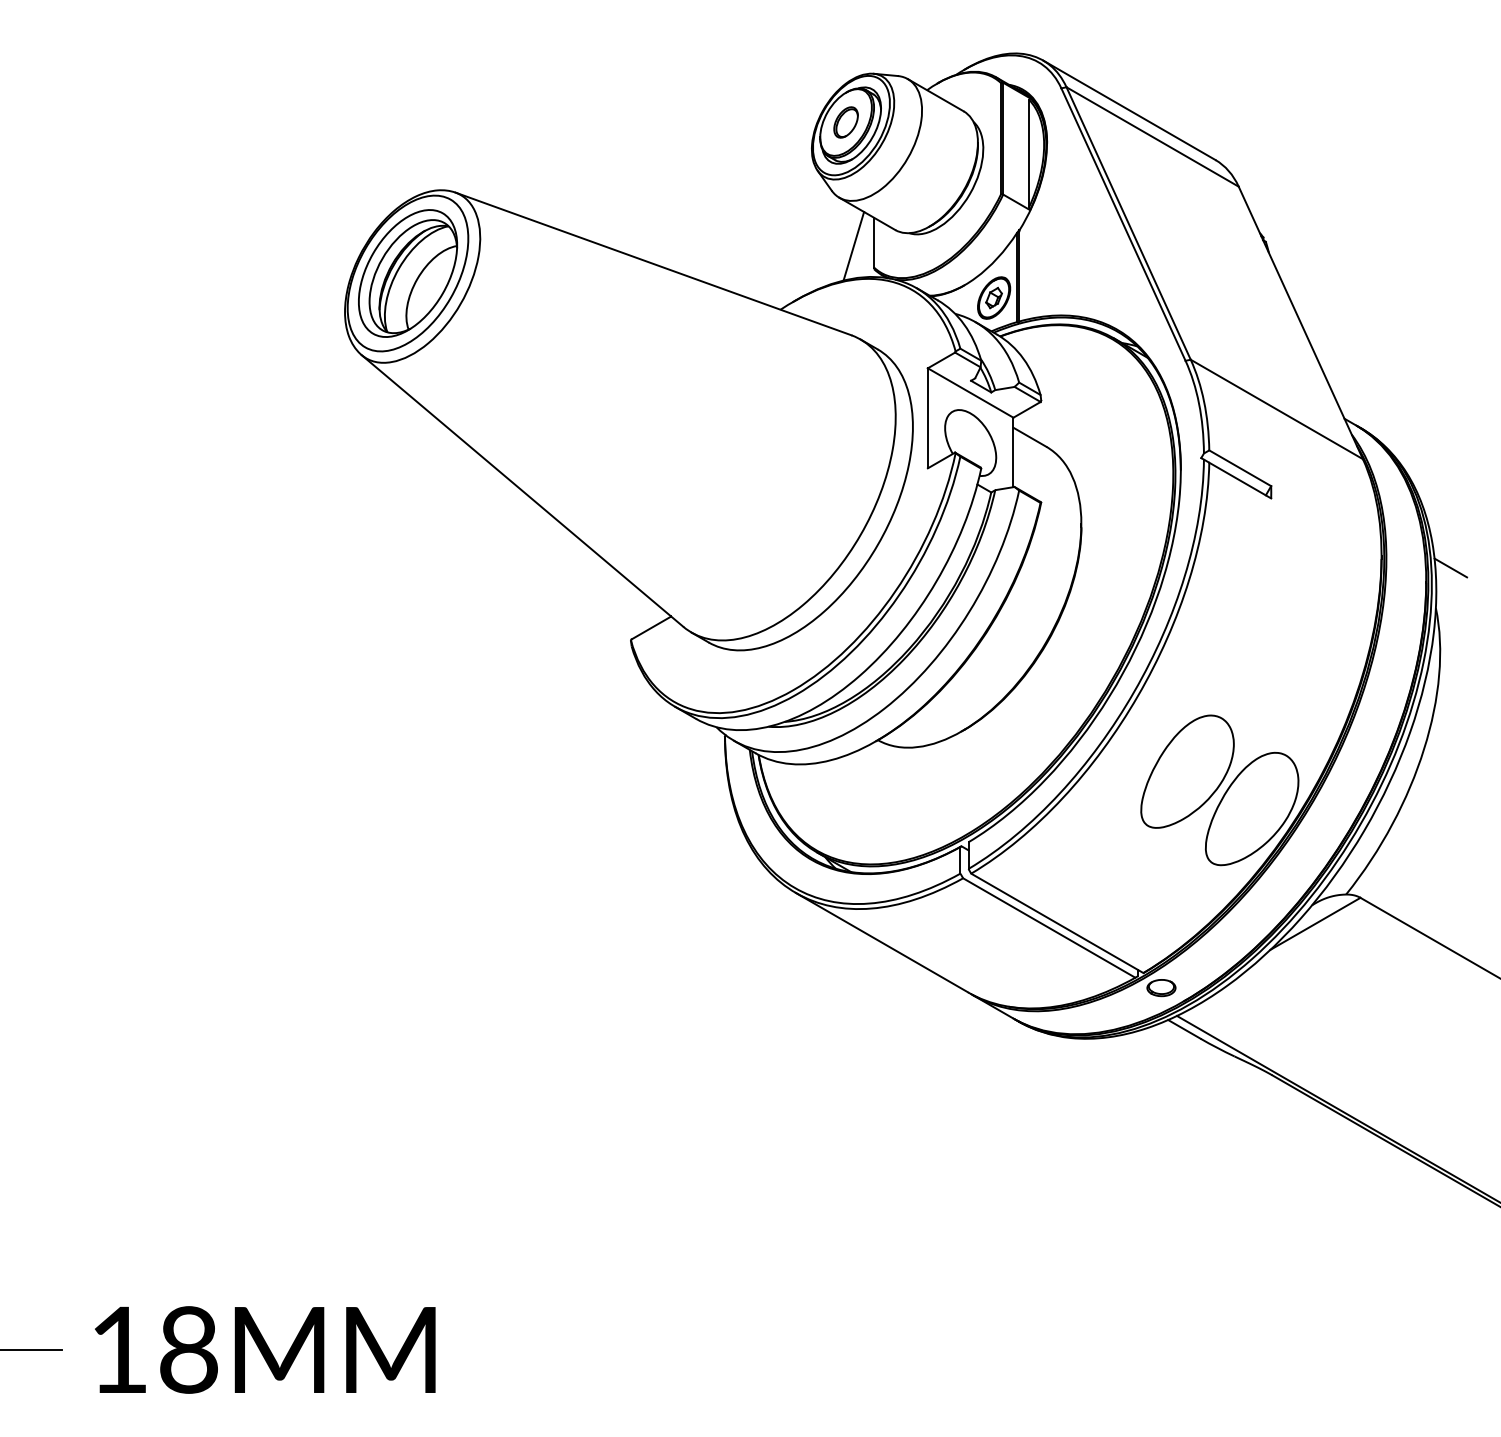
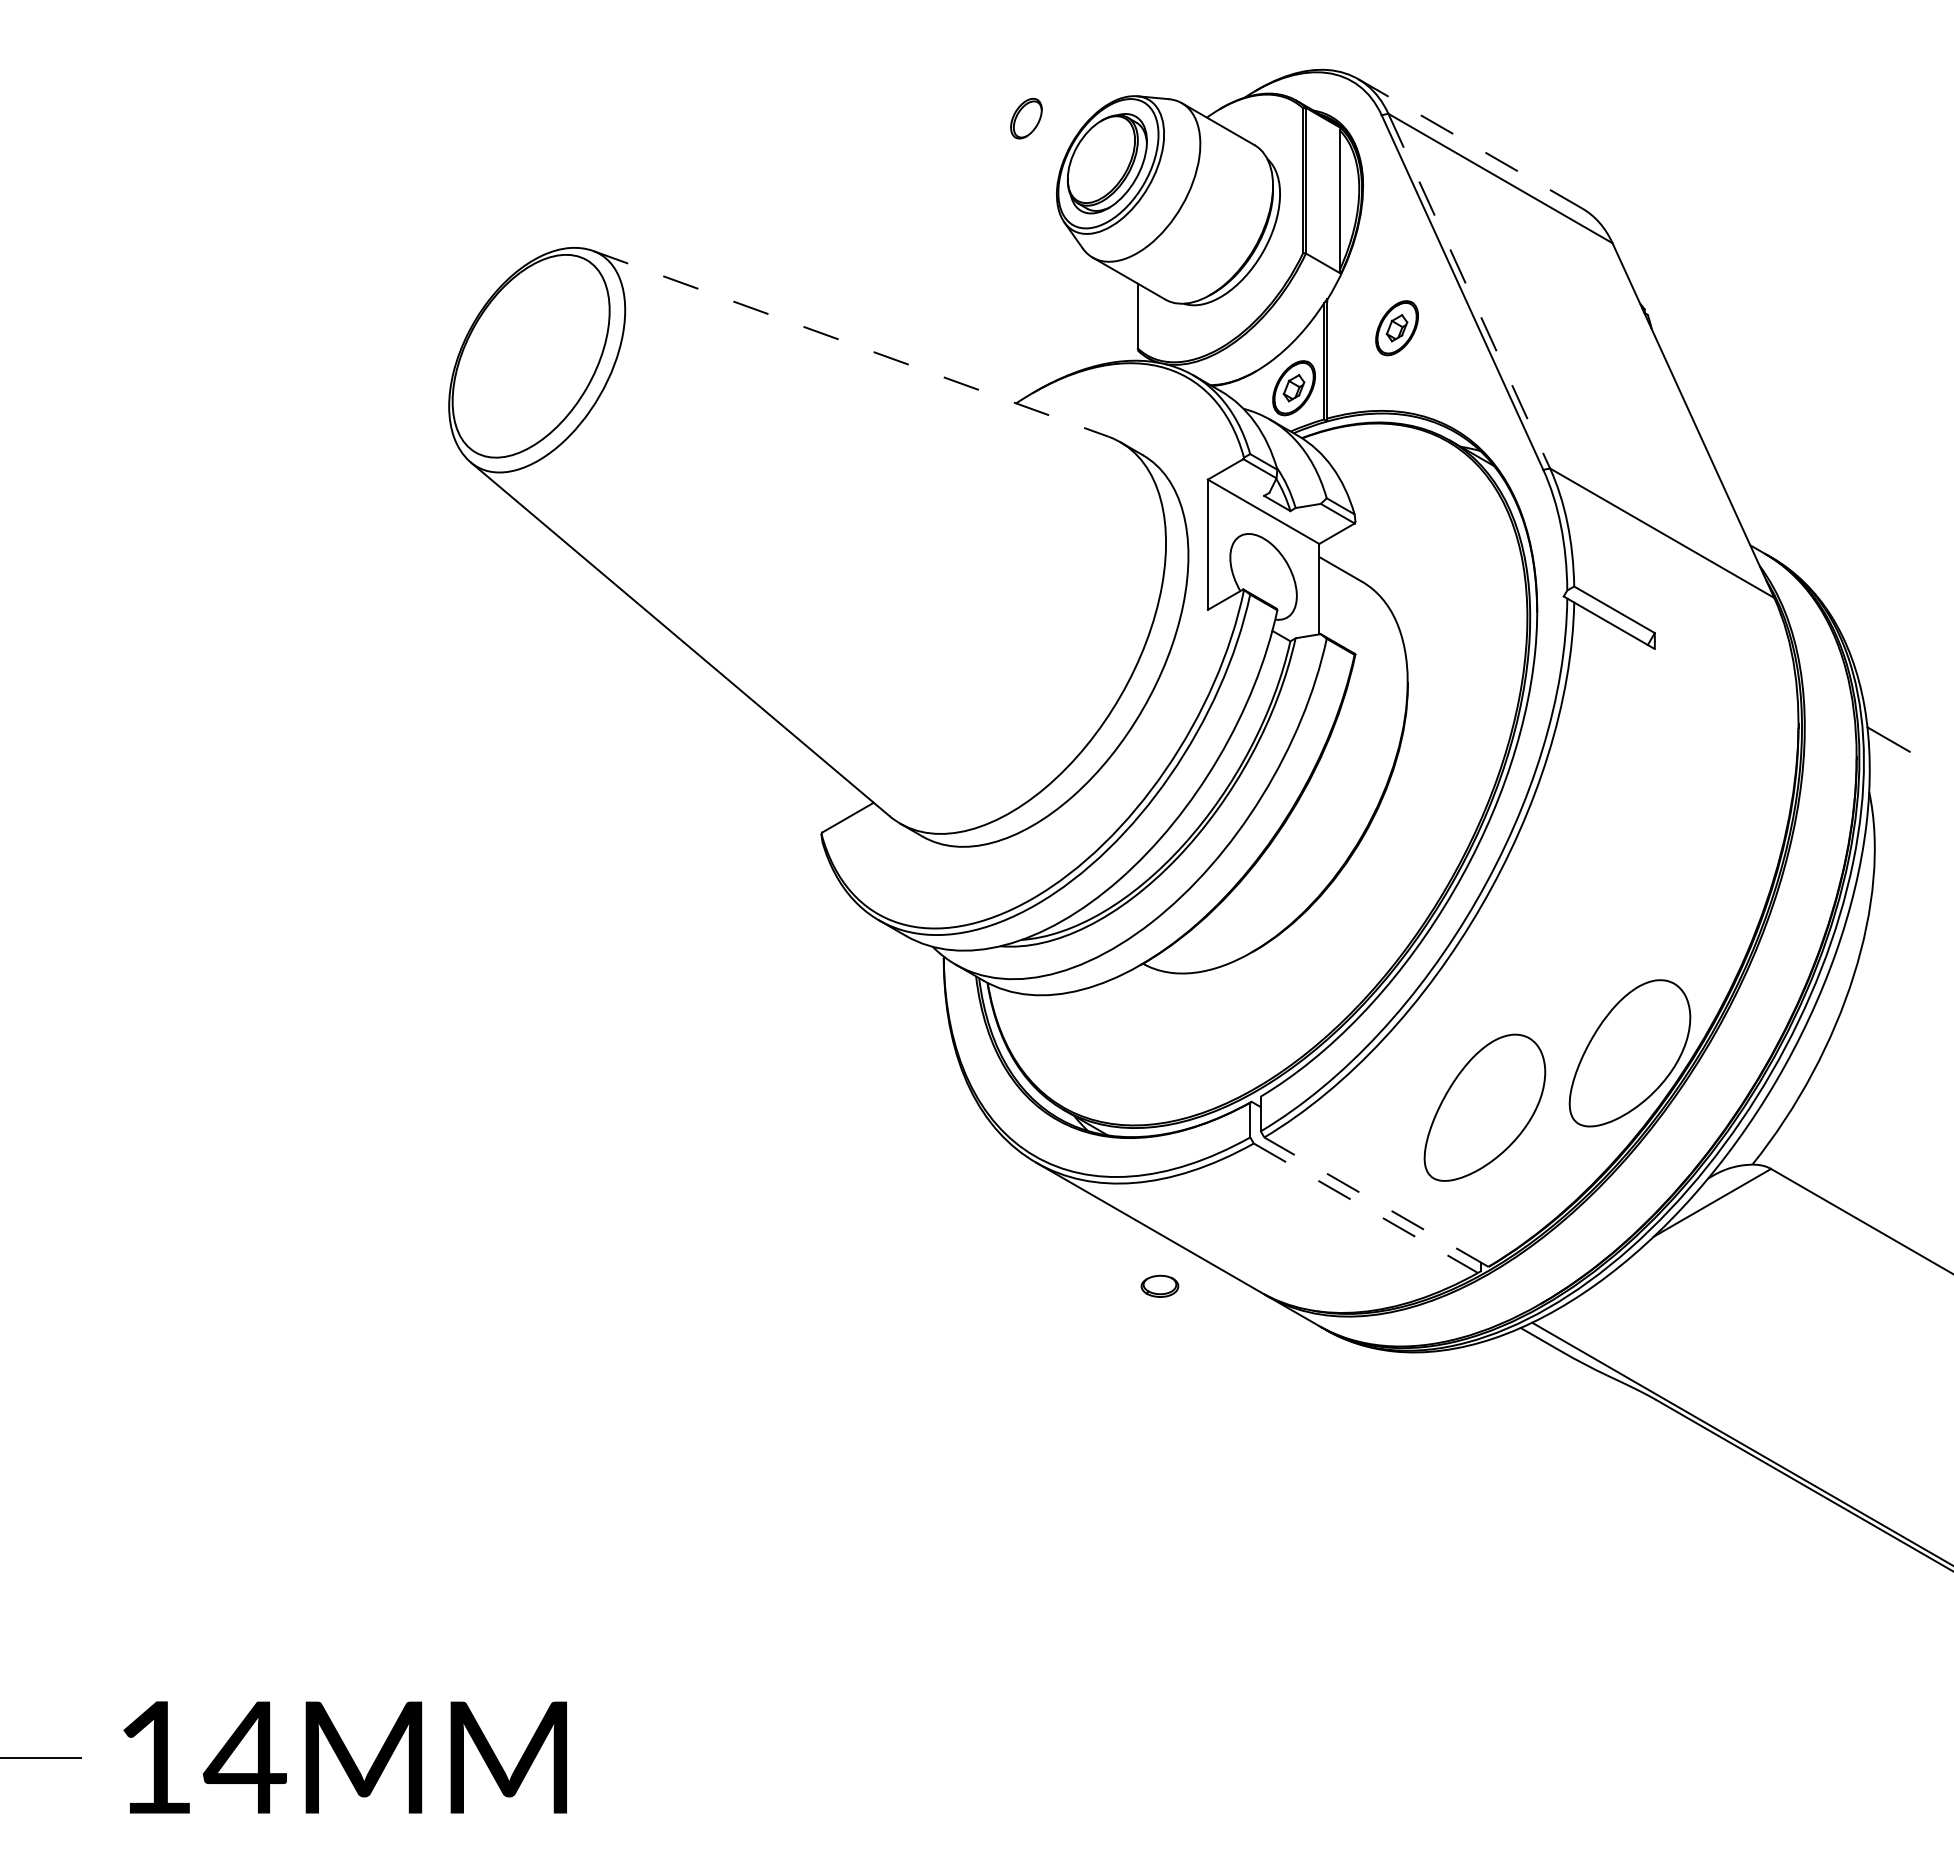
line: (1128, 110) -> (1469, 143), solid -> dashed
part: (846, 122) -> (1026, 118), moved
line: (1128, 223) -> (1469, 291), solid -> dashed
line: (853, 246) -> (1111, 320), removed
part: (1072, 252) -> (1396, 328), added
line: (653, 263) -> (850, 343), solid -> dashed
part: (407, 272) -> (530, 355), removed
part: (1187, 771) -> (1484, 1107), moved
line: (1056, 922) -> (1375, 1201), solid -> dashed
line: (1049, 928) -> (1366, 1208), solid -> dashed
part: (1161, 987) -> (1159, 1285), moved
text: (187, 1349) -> (244, 1757), 18MM -> 14MM

